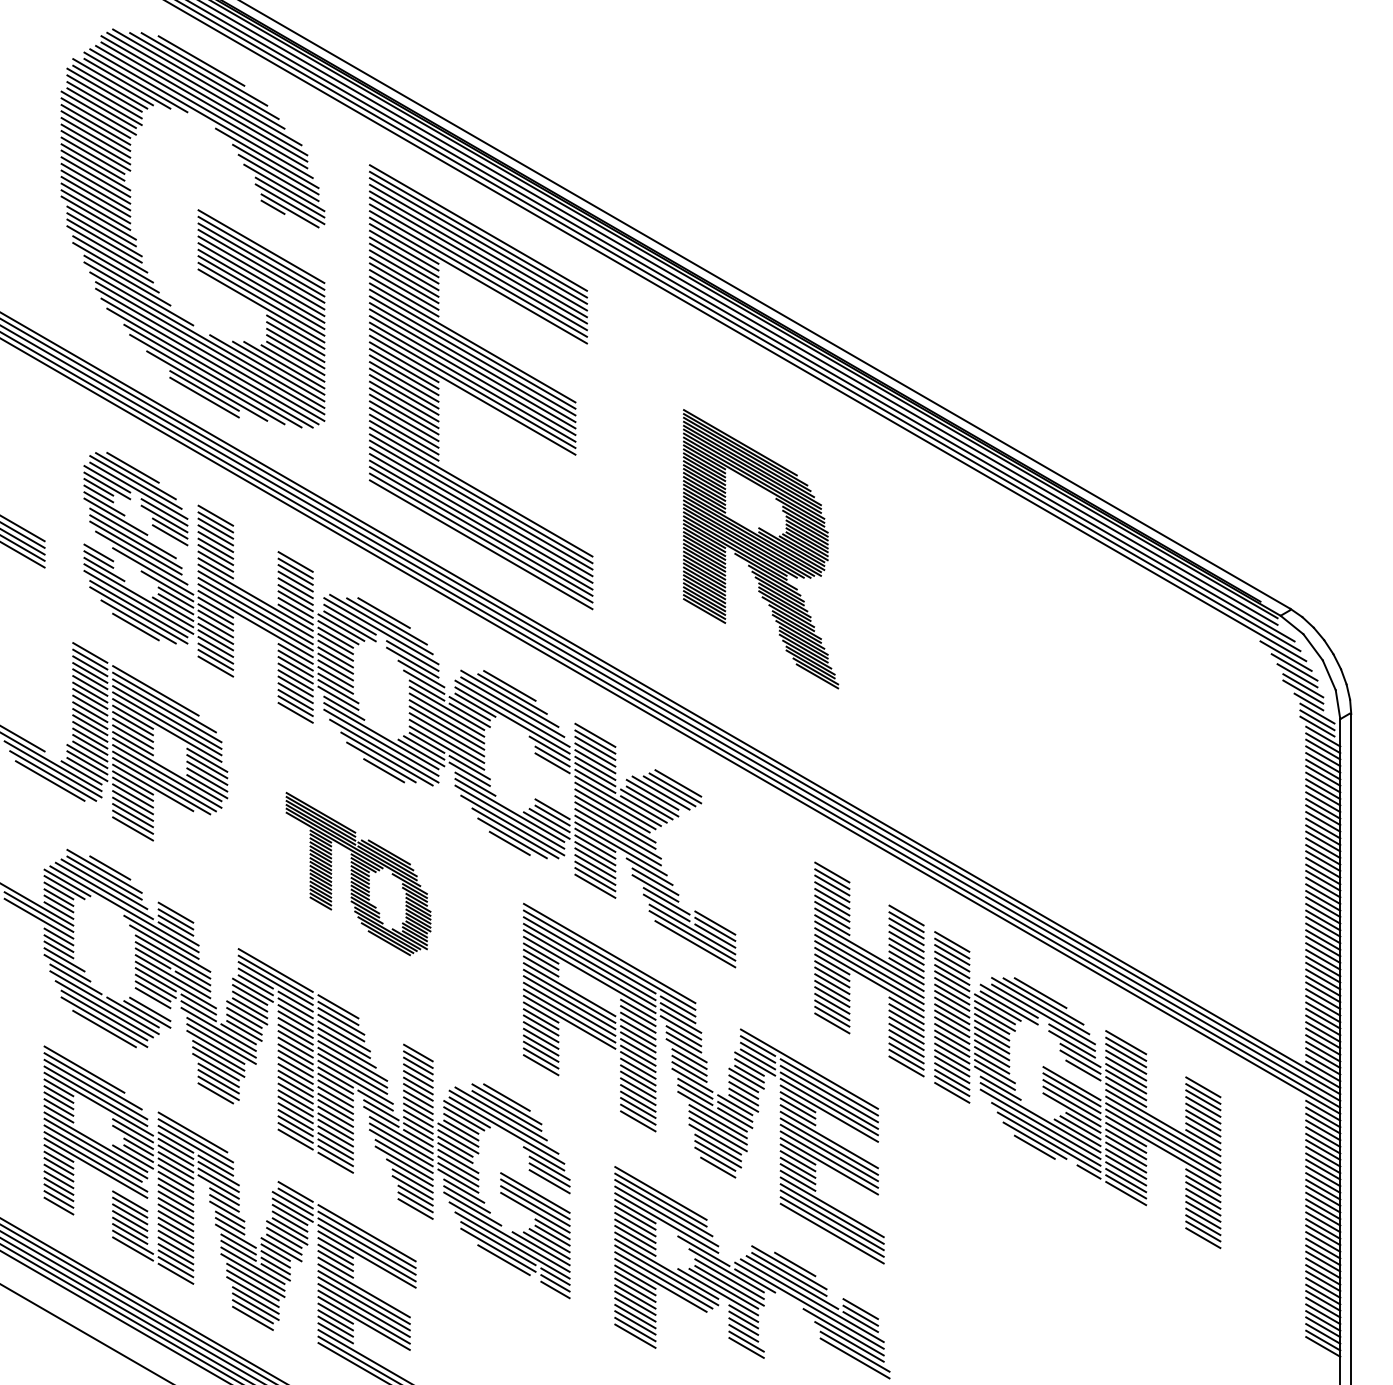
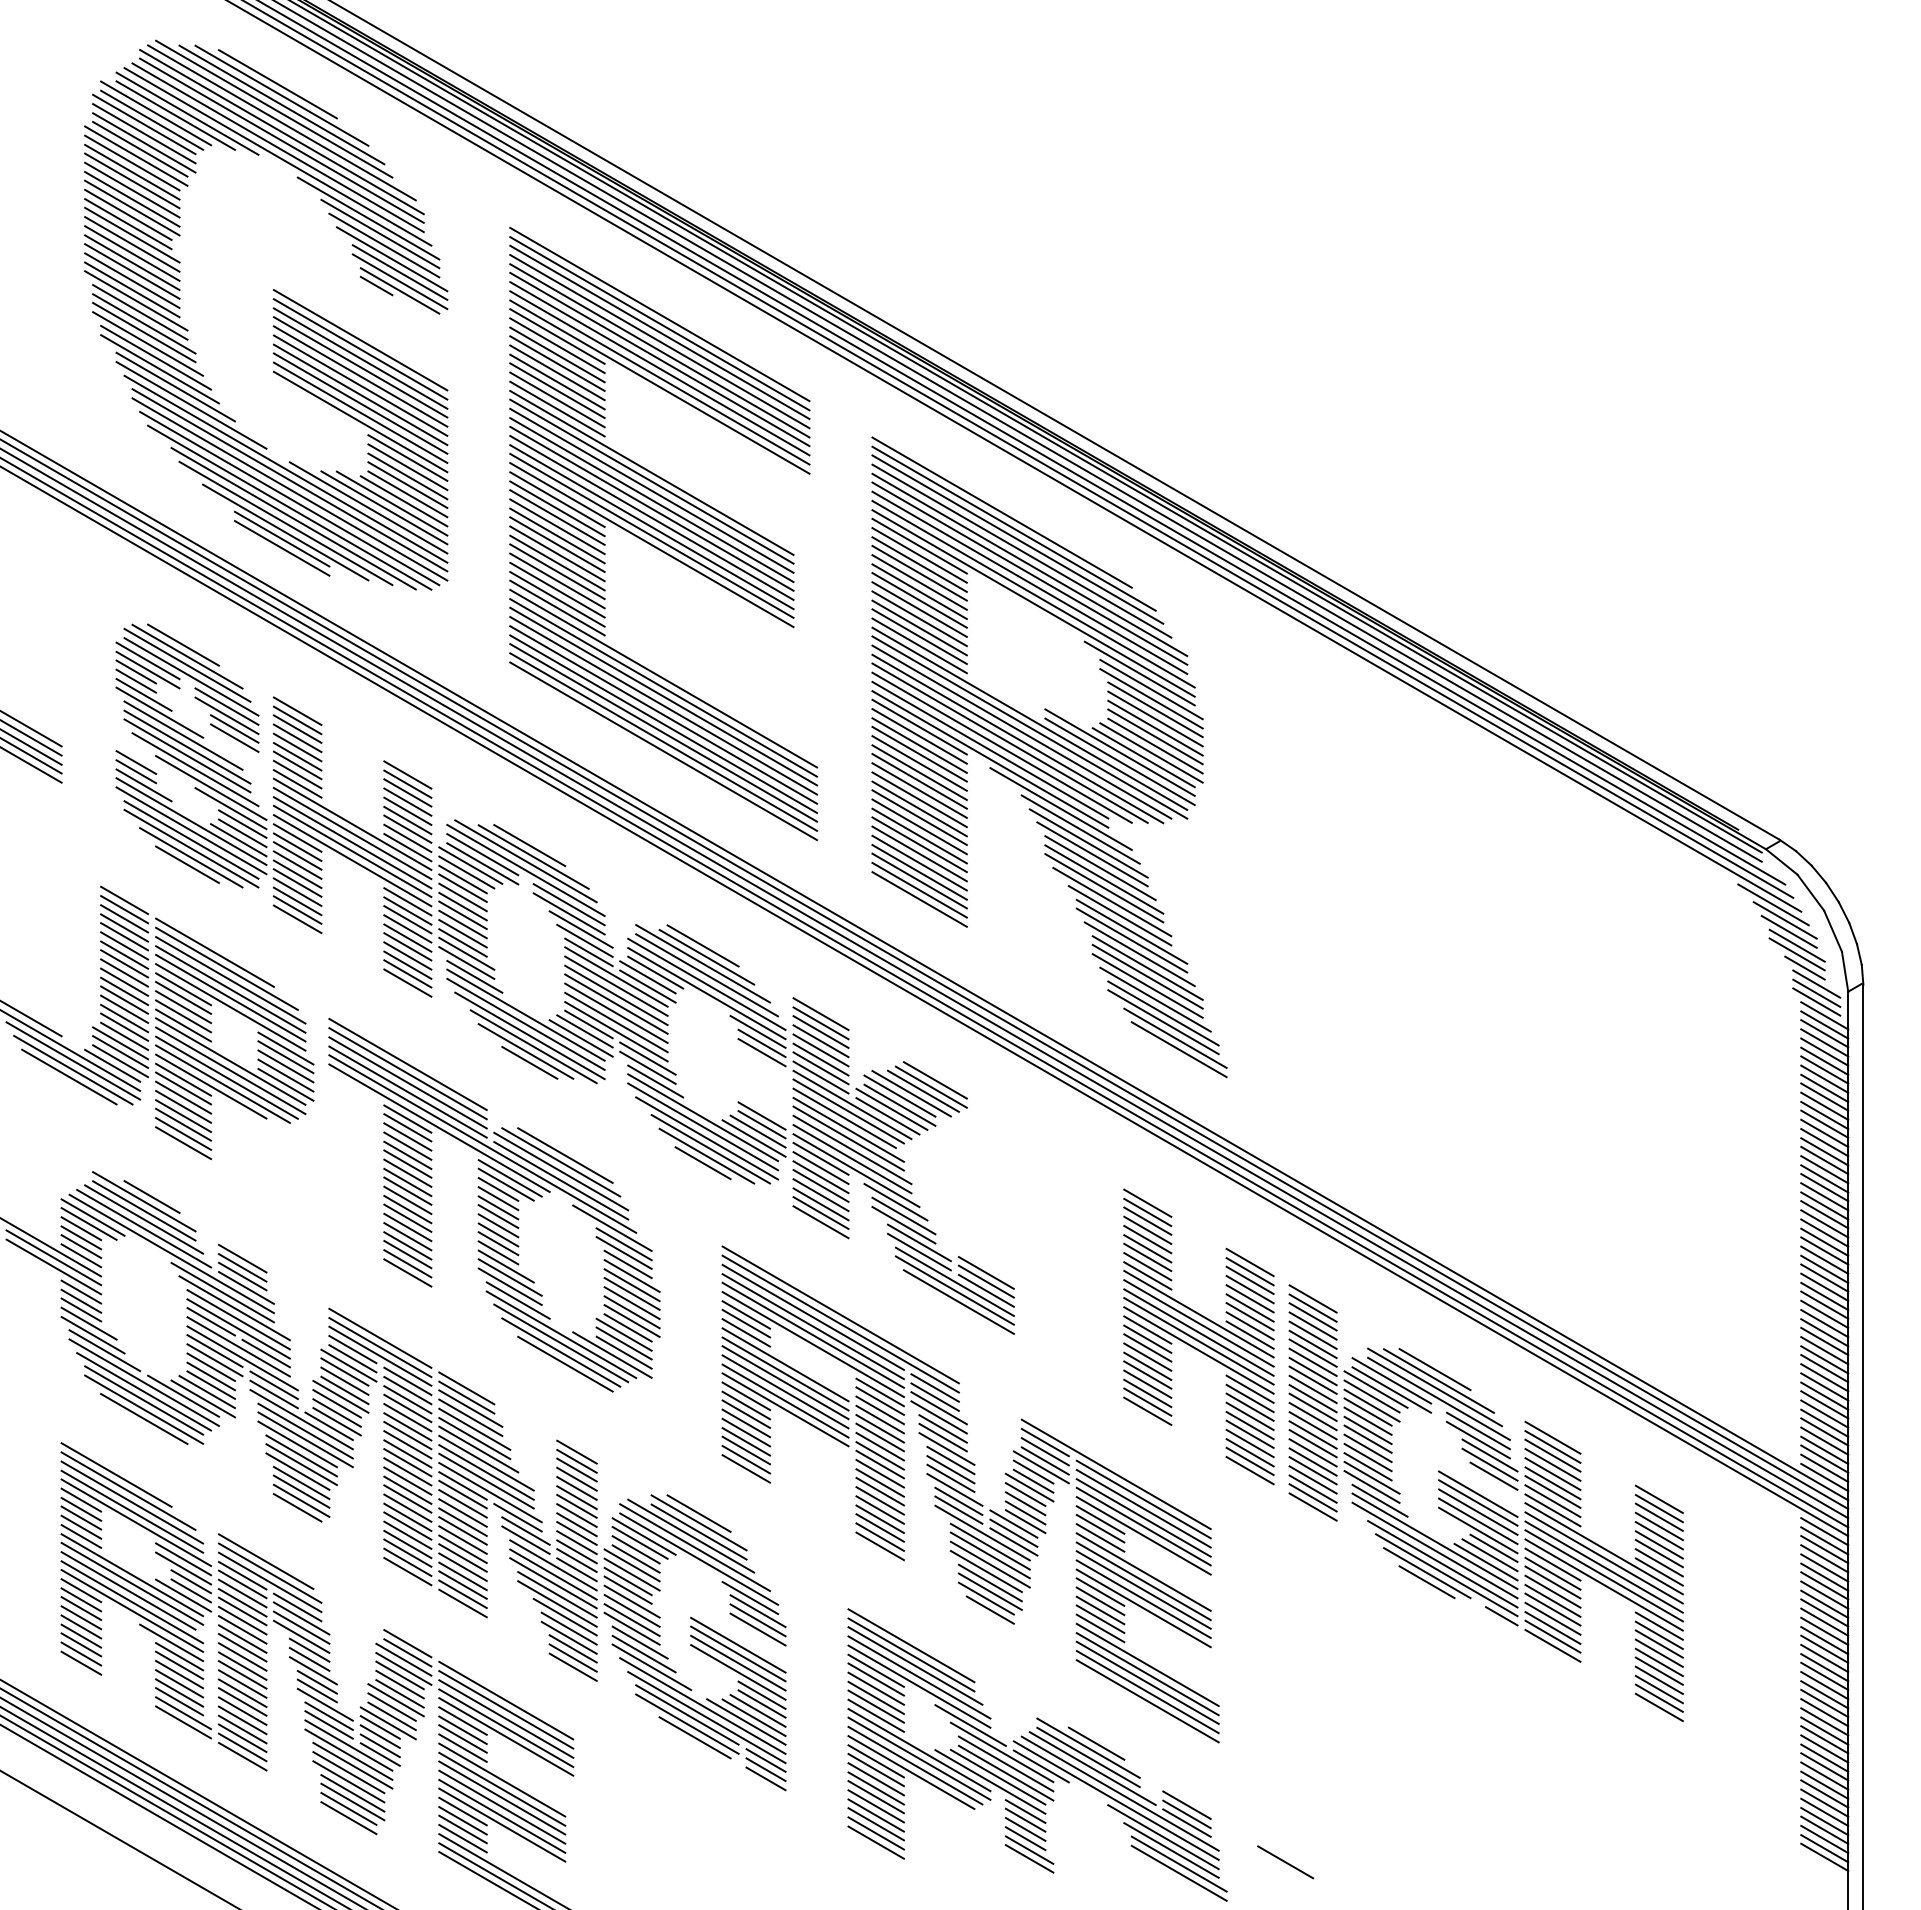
part: (761, 549) -> (1049, 757), size x1.67
part: (358, 874) -> (494, 1205), size x1.67
line: (152, 1003) -> (210, 1384), added
line: (124, 1191) -> (171, 1642), added
line: (932, 1350) -> (1285, 1862), added

